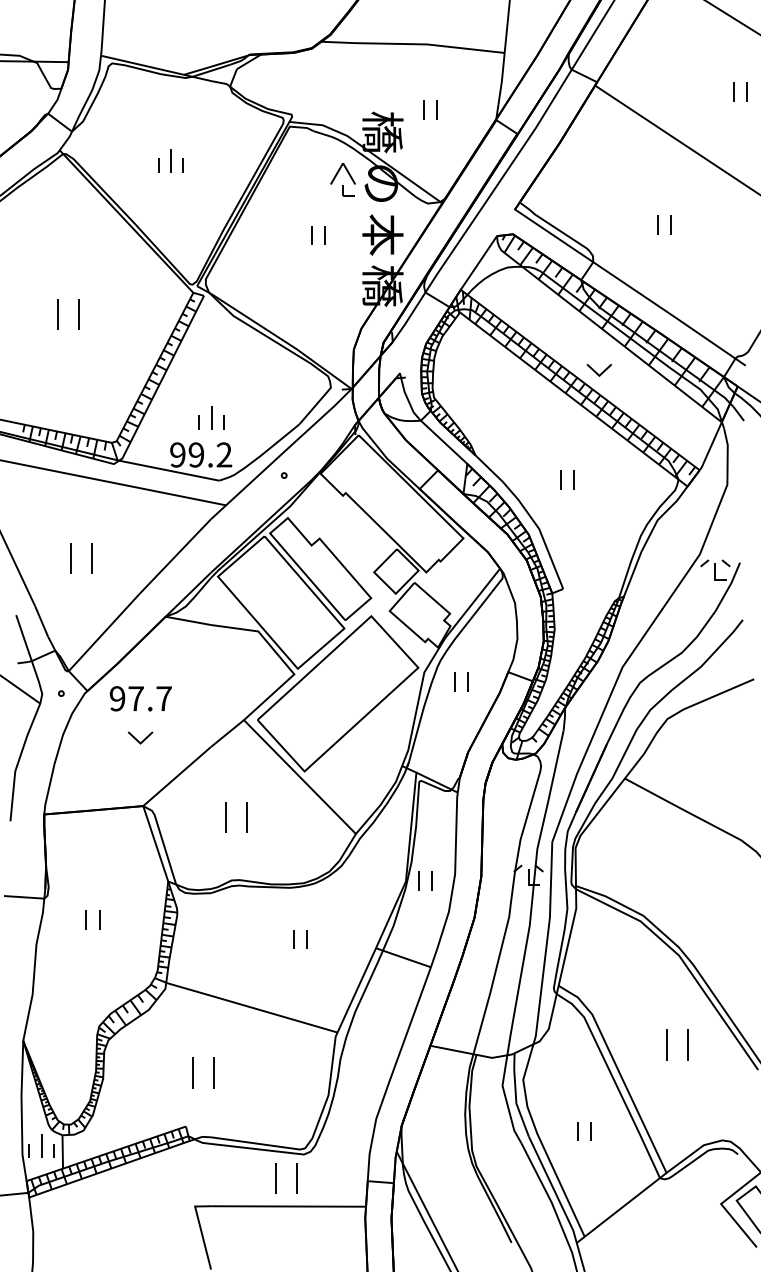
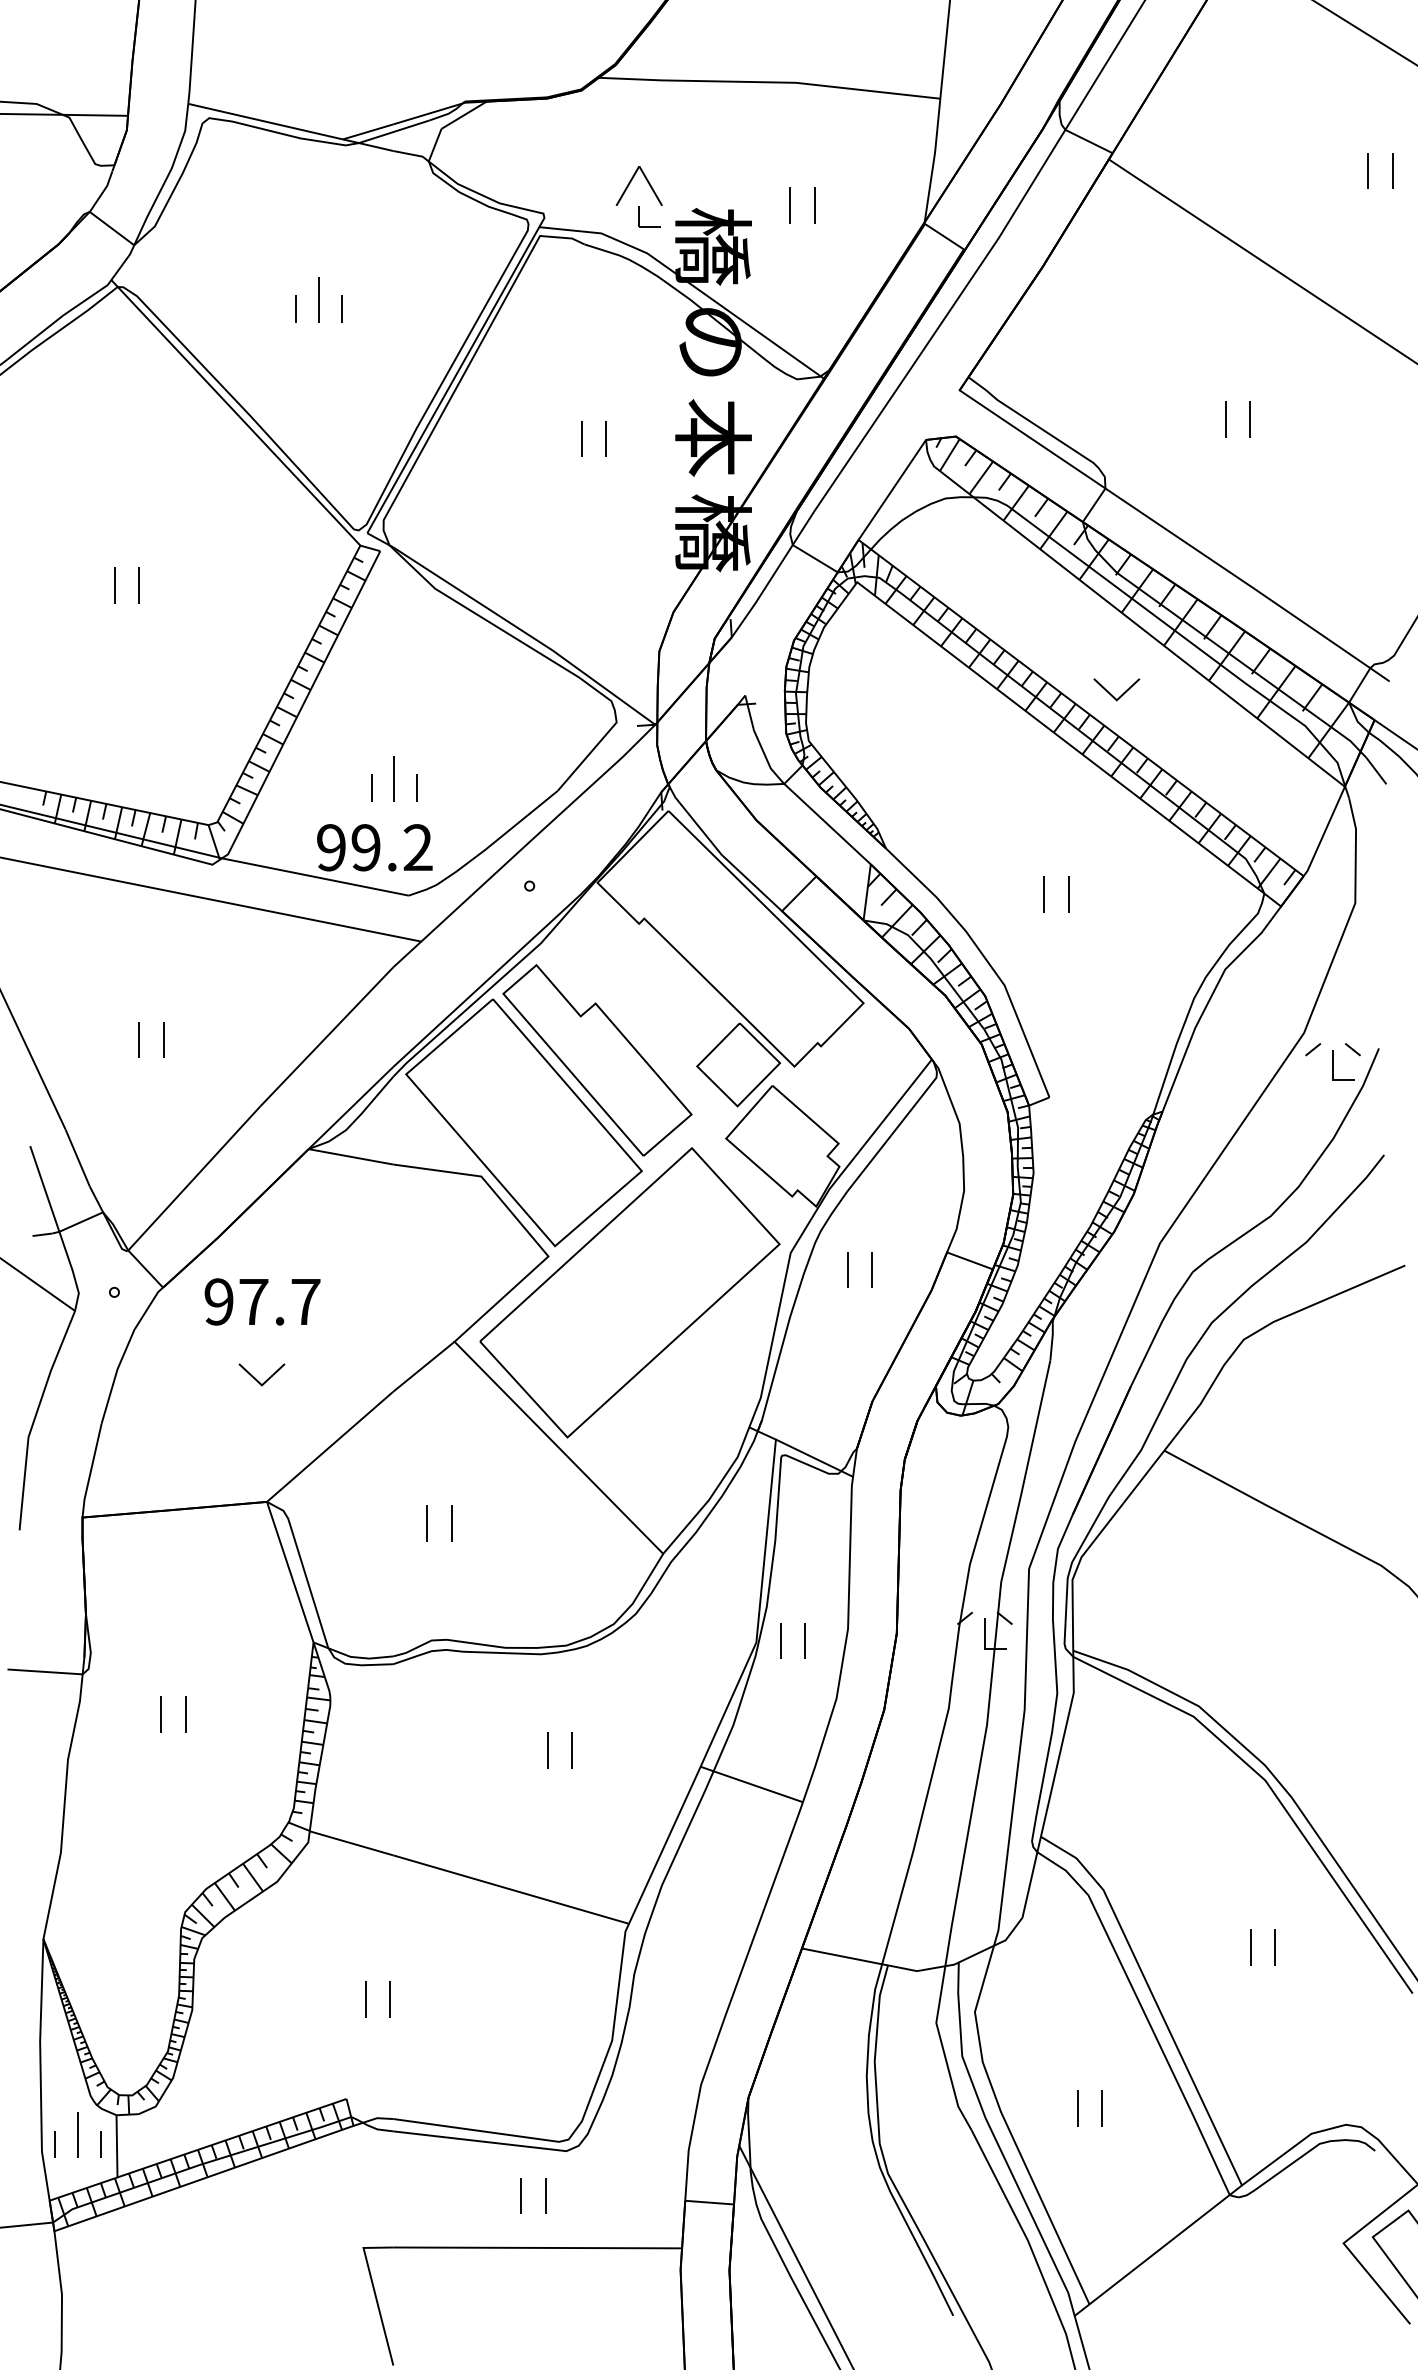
part: (342, 179) -> (638, 196), moved
part: (68, 313) -> (127, 584), size x0.62
part: (81, 557) -> (151, 1038), size x0.62
part: (235, 817) -> (438, 1523), size x0.62
part: (677, 1044) -> (1262, 1946), size x0.62
part: (202, 1072) -> (377, 1998), size x0.62
part: (286, 1178) -> (533, 2195), size x0.62

